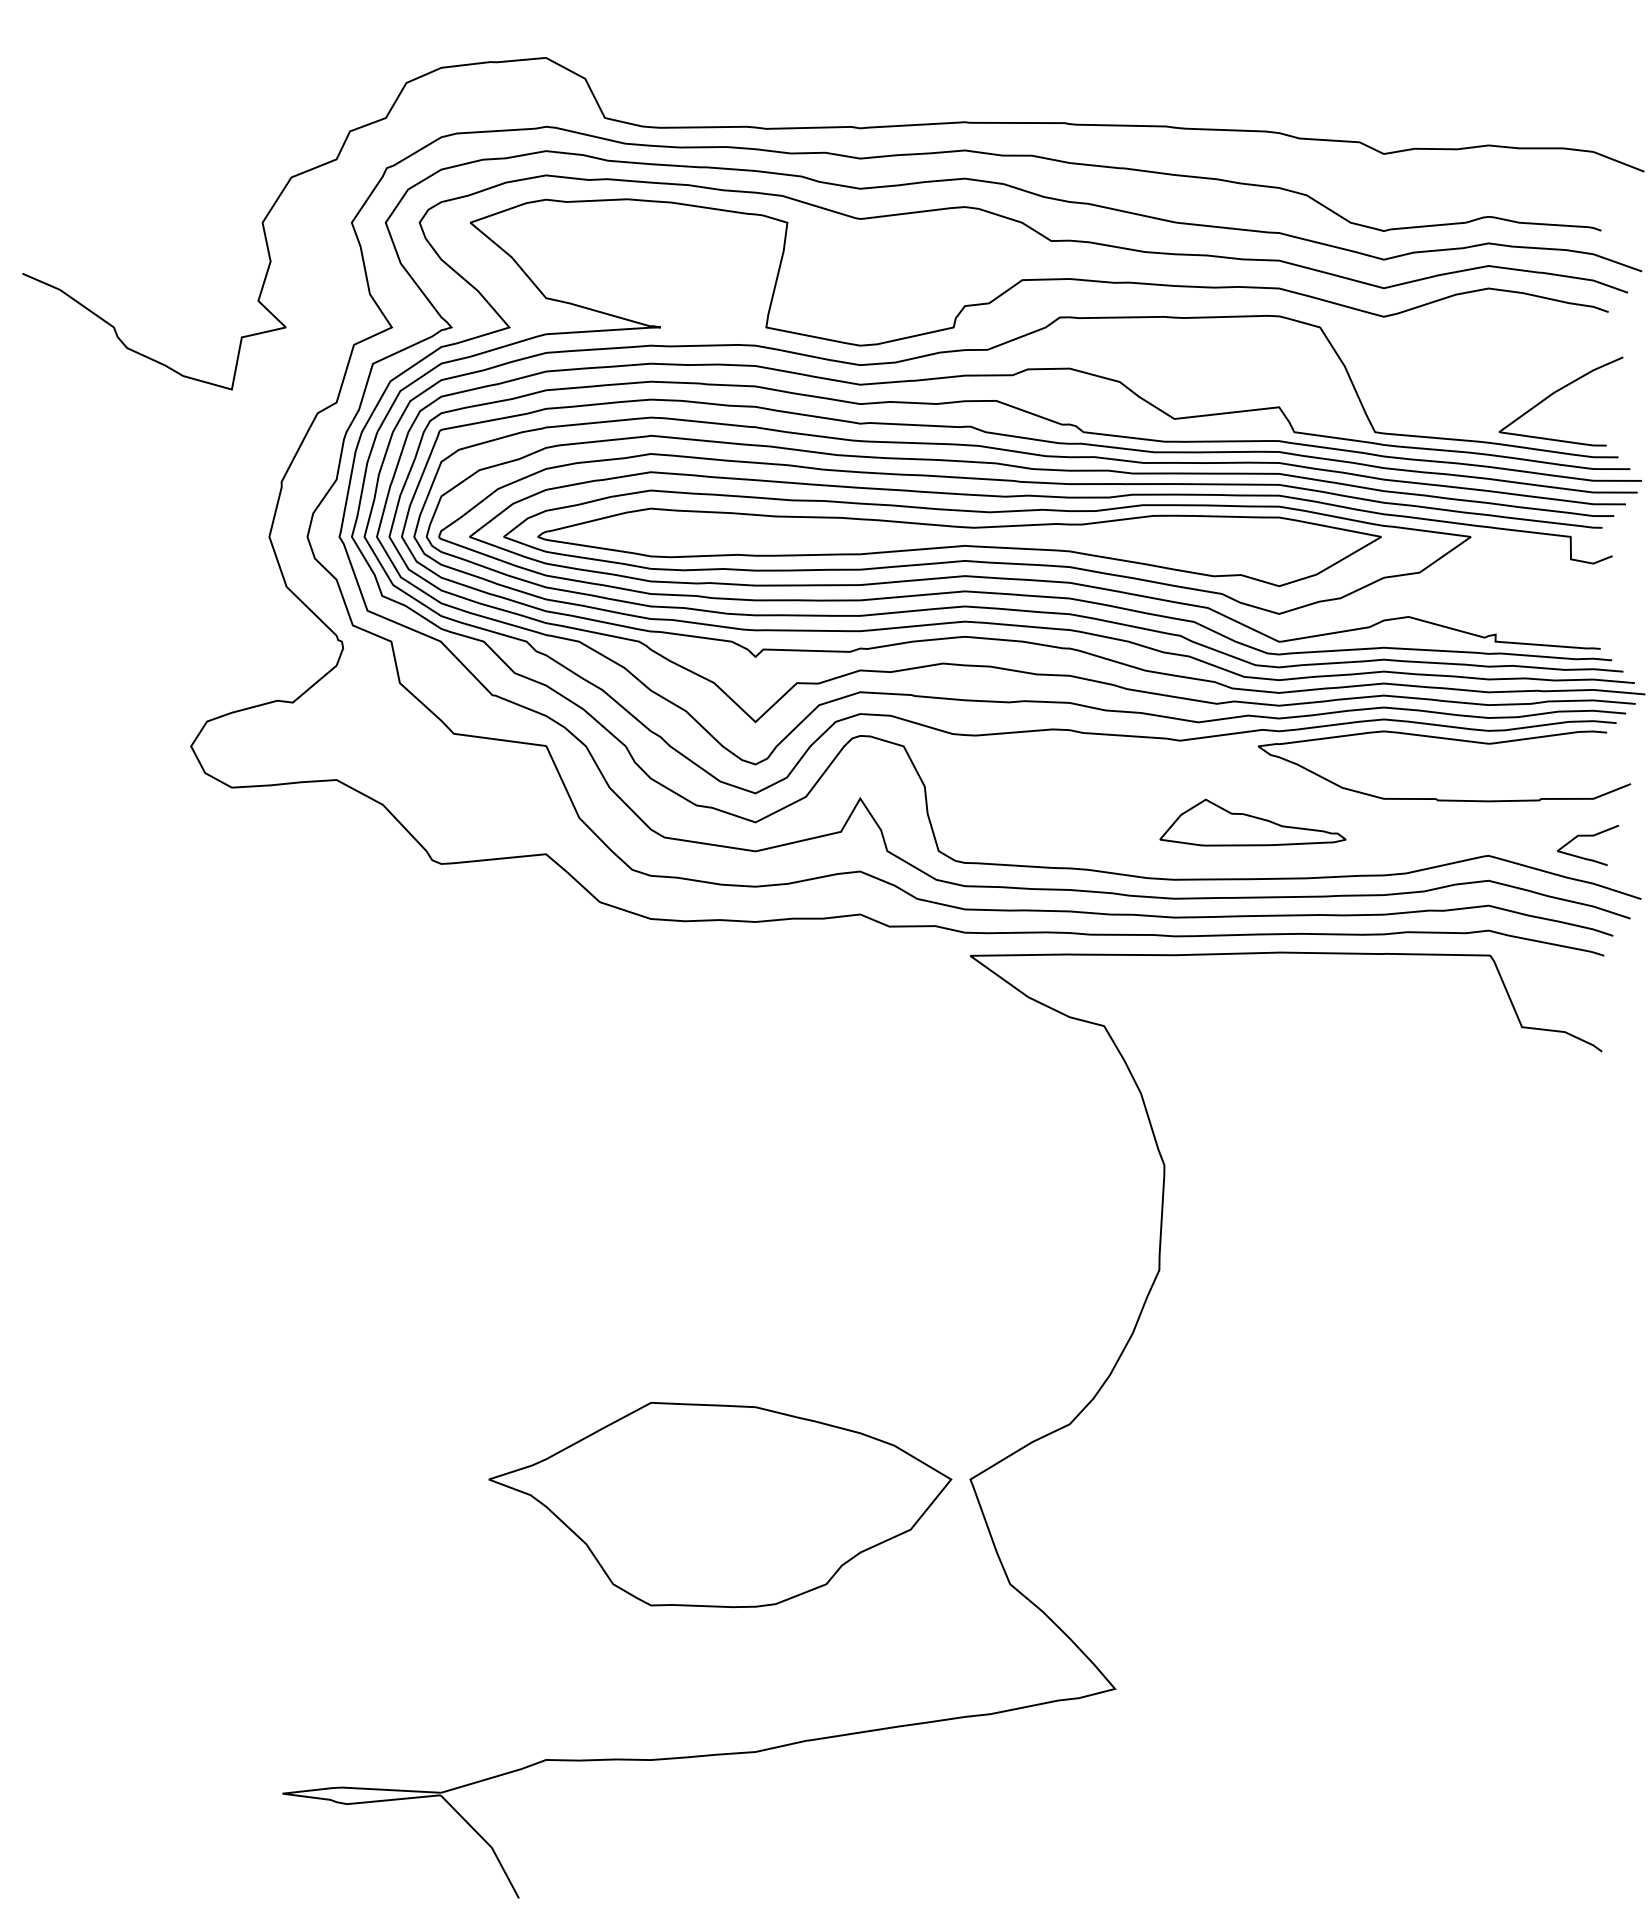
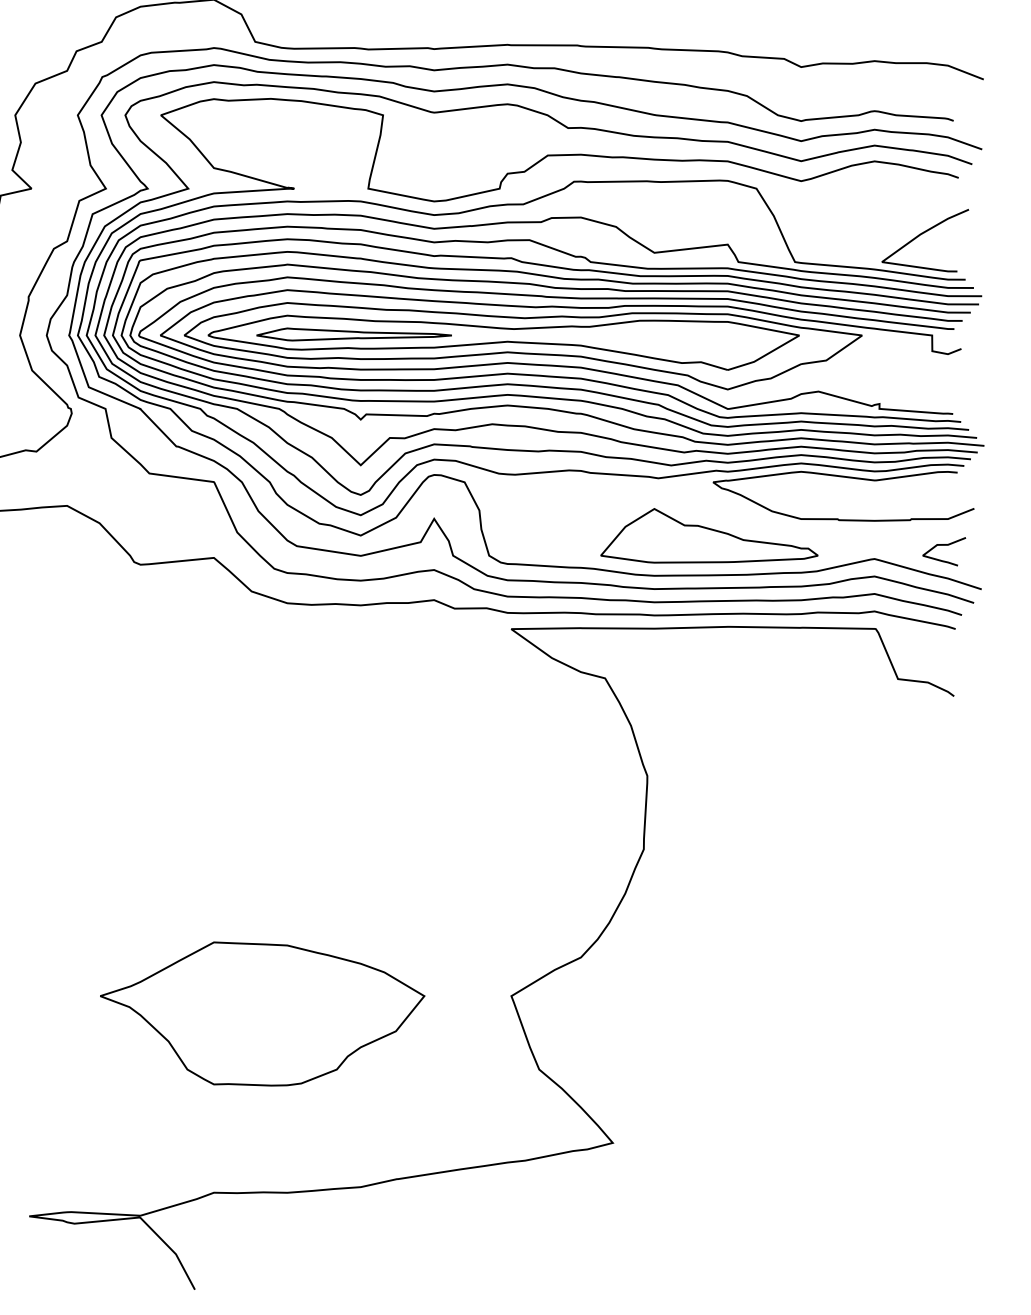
part: (745, 535) -> (353, 334), added
part: (1252, 822) -> (709, 535), size x1.67
part: (720, 1504) -> (262, 1013), moved

